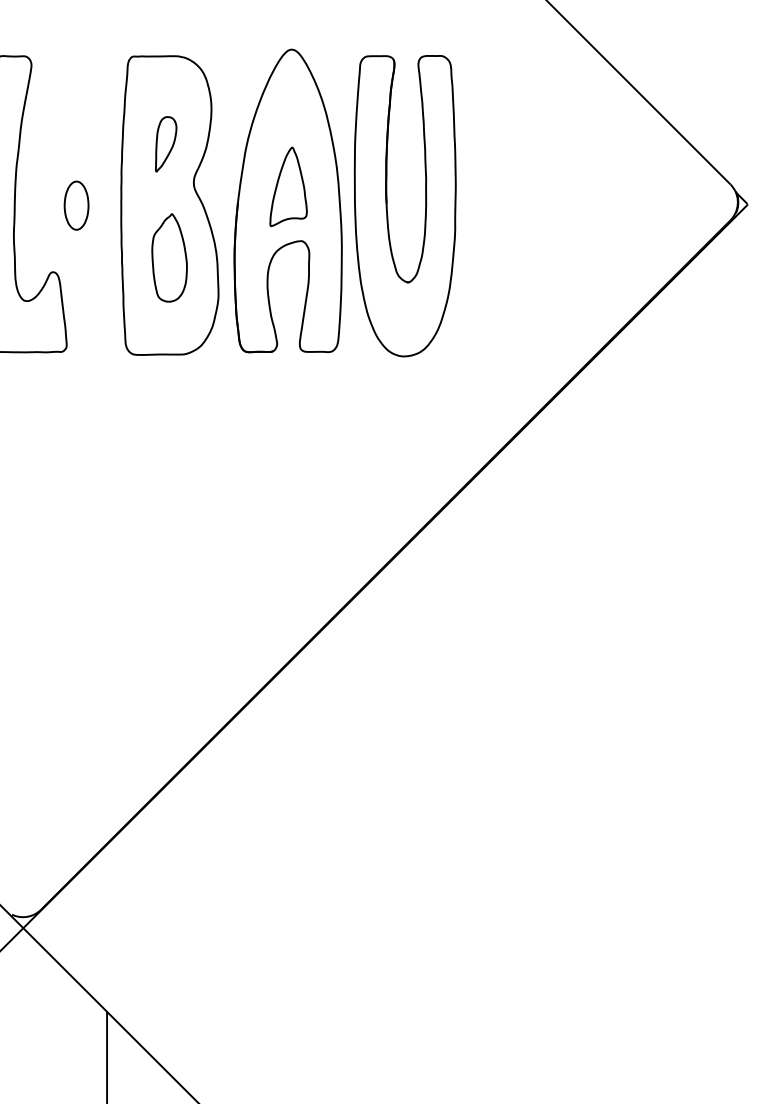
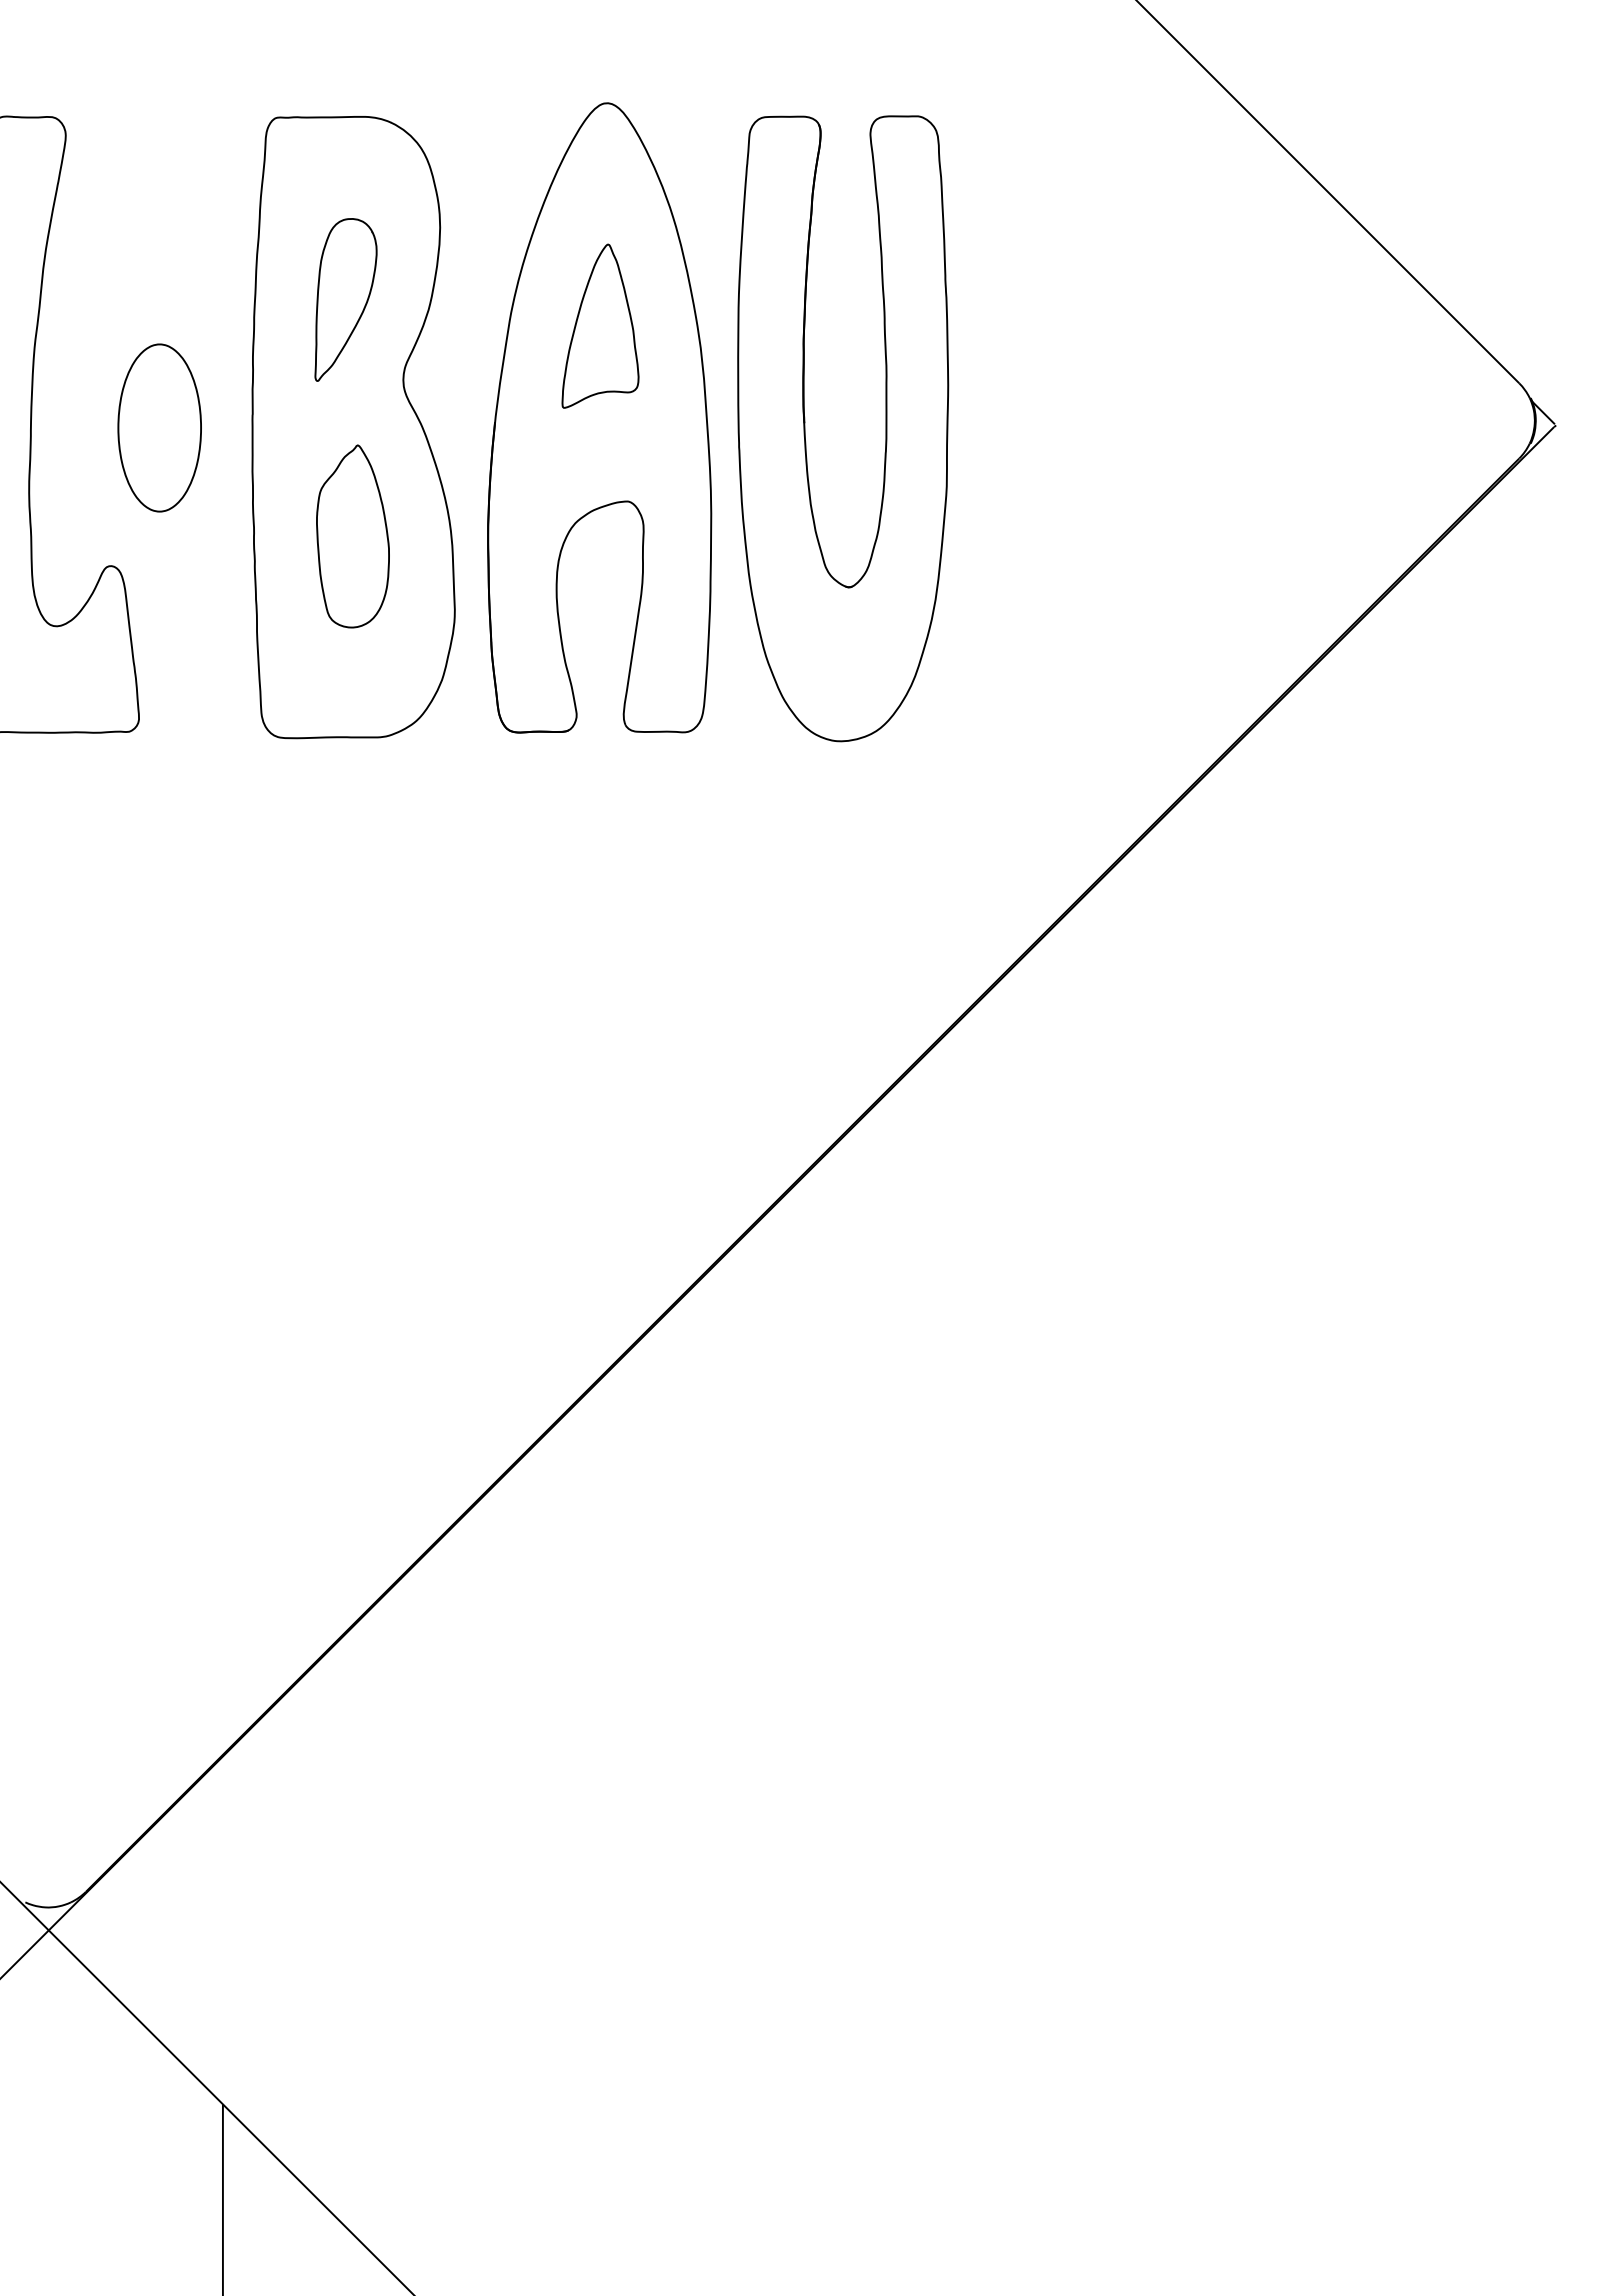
part: (165, 144) -> (344, 300), size x1.43
part: (288, 186) -> (600, 325), moved
part: (76, 205) -> (159, 427), size x1.67

